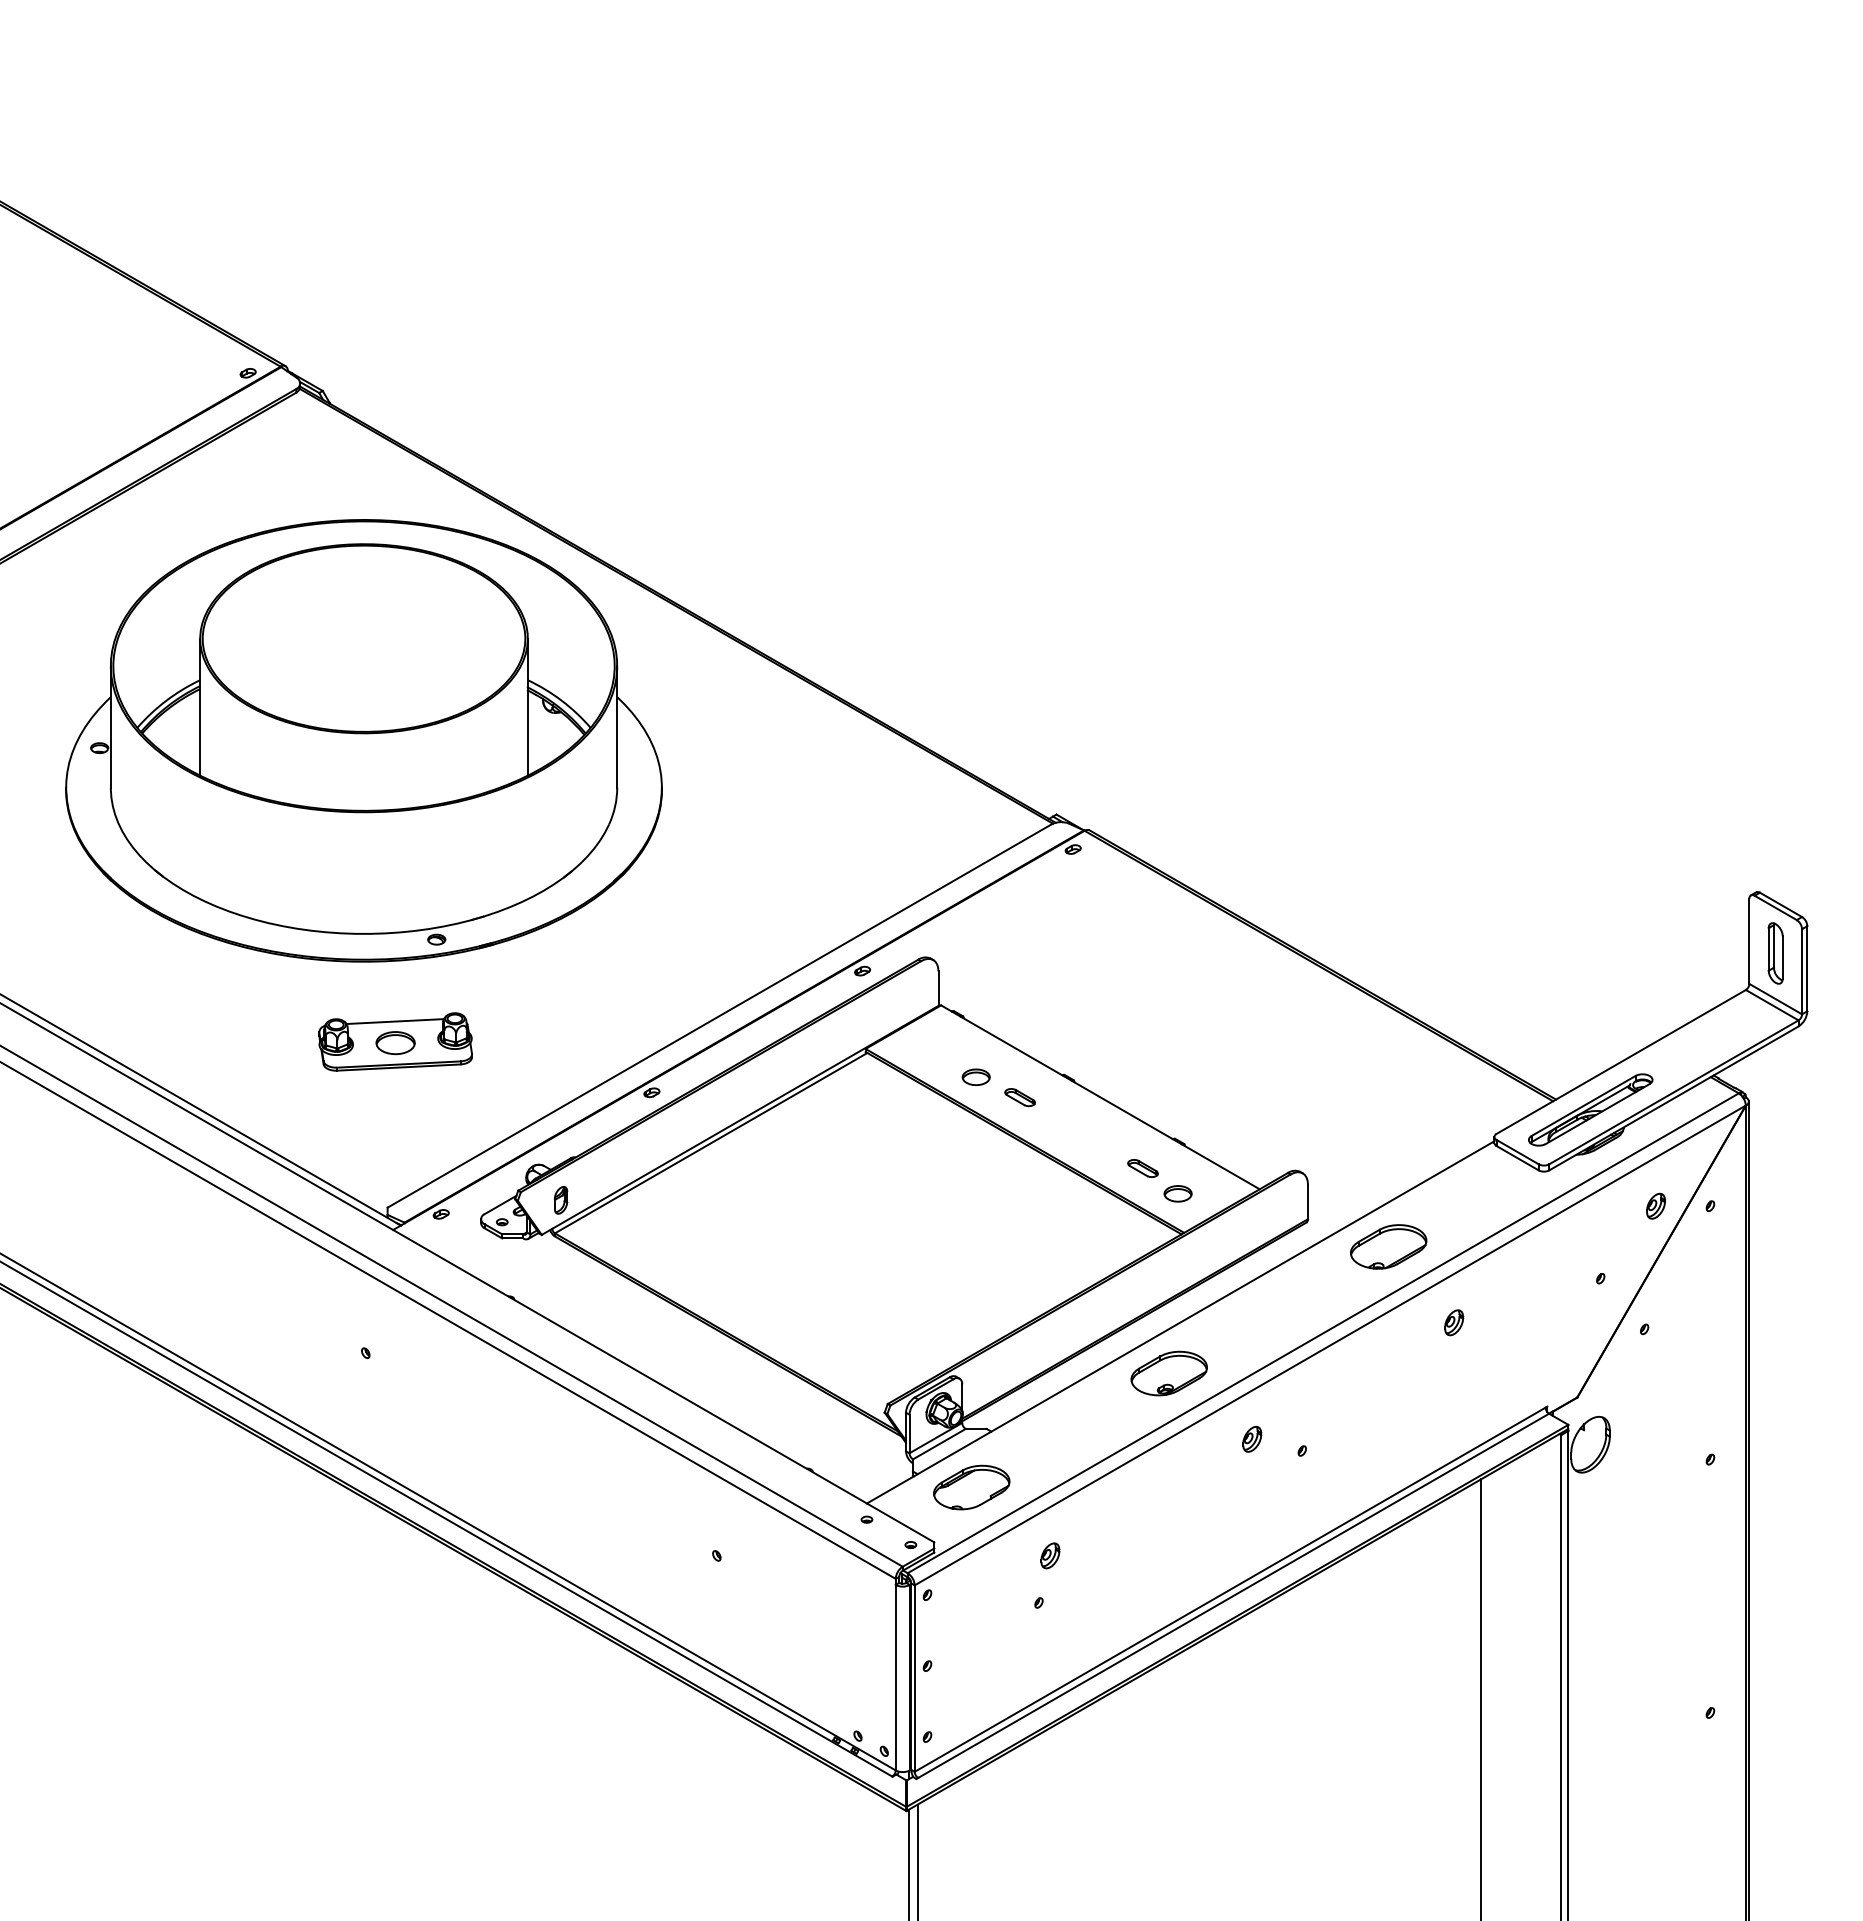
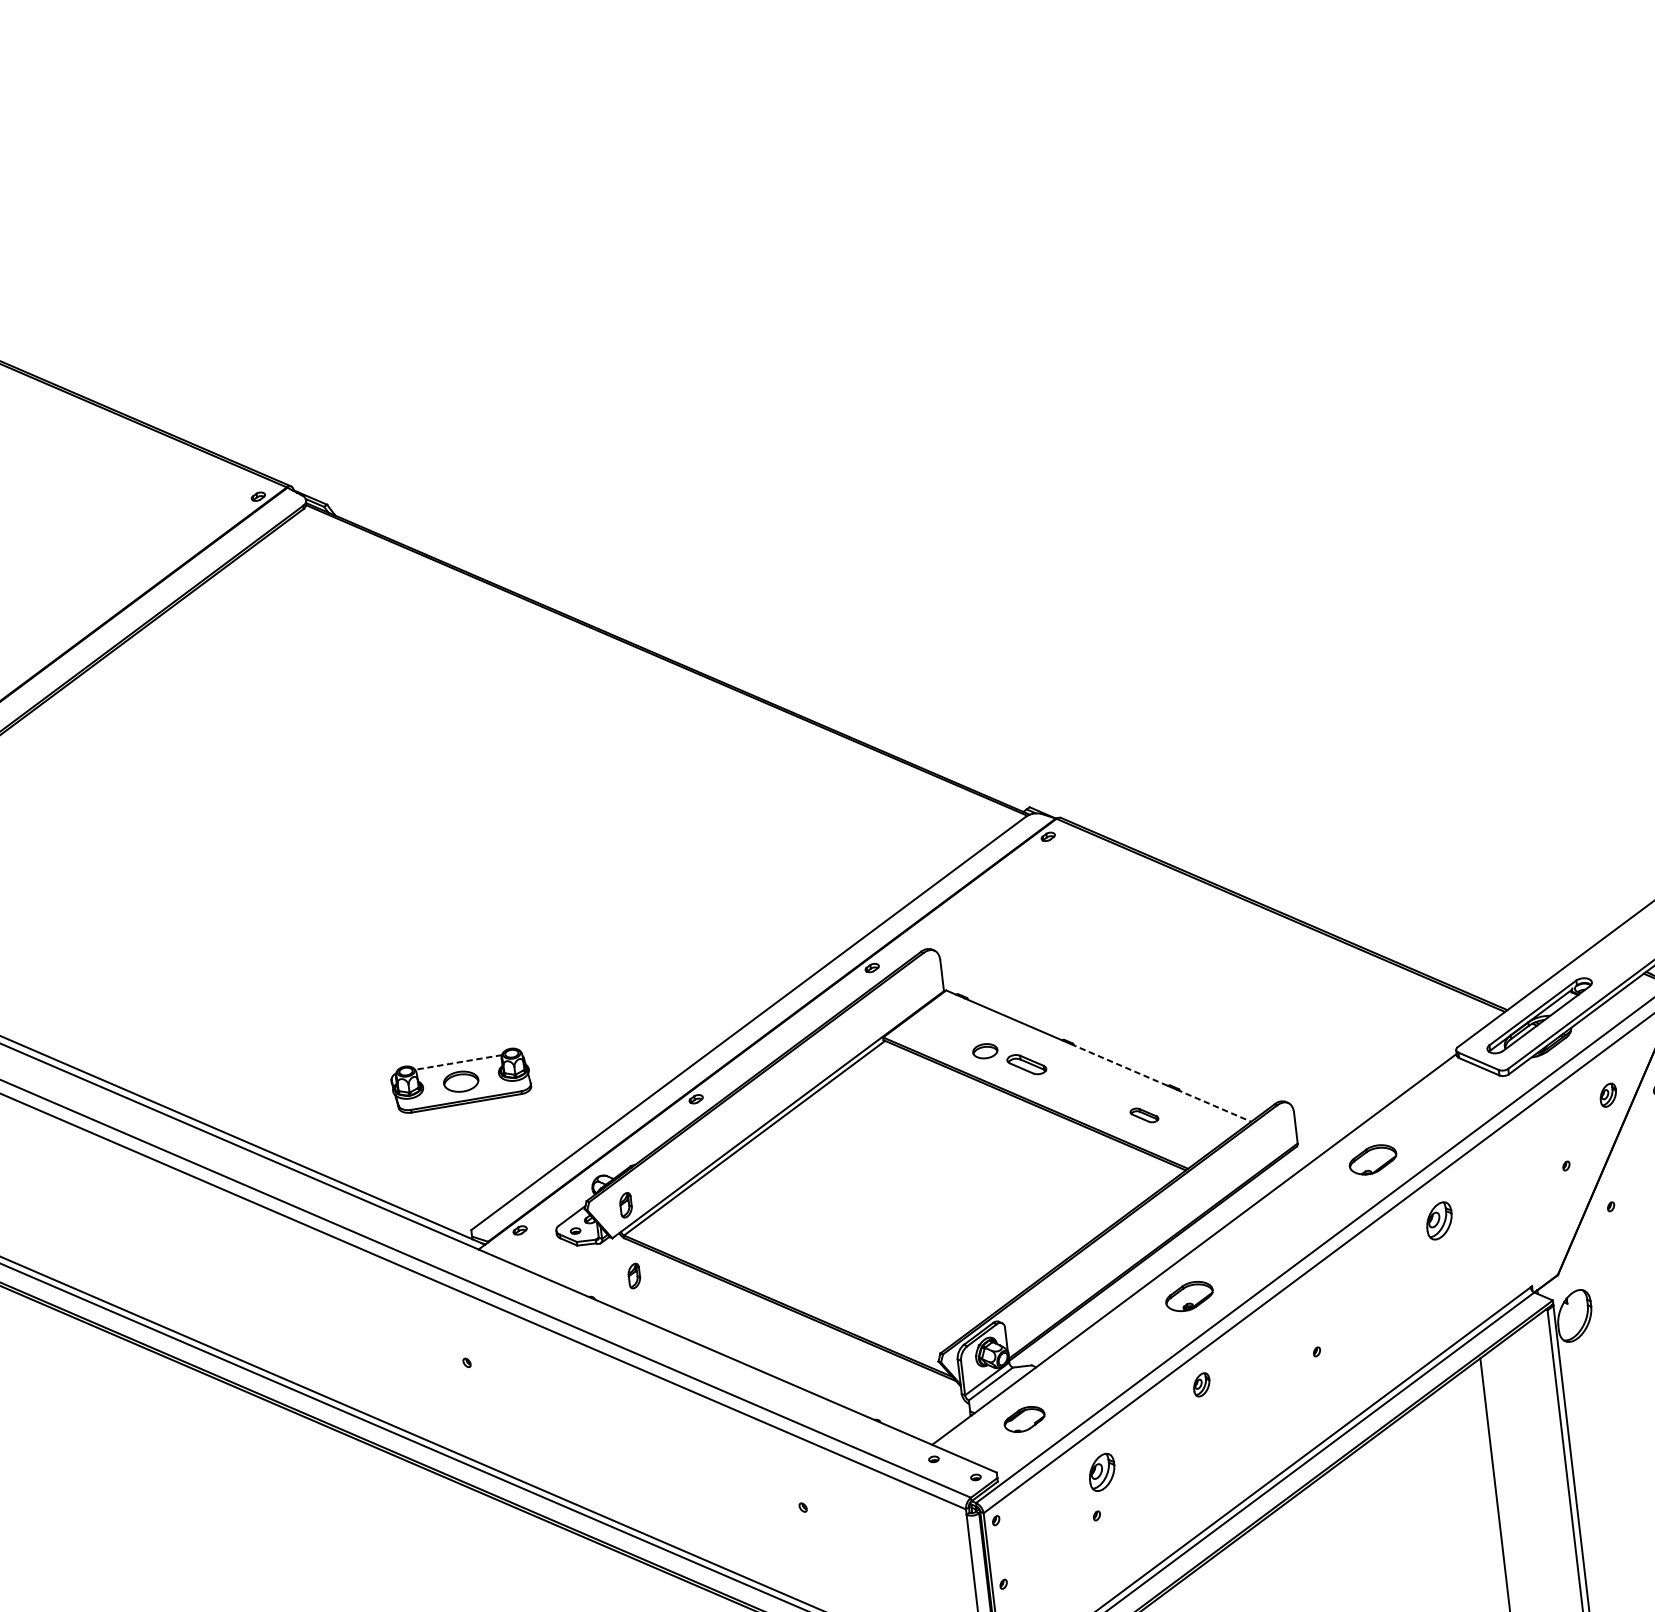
part: (363, 740) -> (400, 813), removed
line: (395, 1021) -> (458, 1062), solid -> dashed
part: (1019, 1097) -> (1026, 1064), size x1.4
line: (1121, 1109) -> (1118, 1064), solid -> dashed
line: (1221, 1166) -> (1214, 1105), solid -> dashed
part: (1177, 1193) -> (1177, 1134), removed
part: (1388, 1246) -> (1372, 1159), size x0.7
part: (560, 1279) -> (633, 1276), added
part: (1454, 1322) -> (1439, 1220), size x1.6
part: (1168, 1373) -> (1188, 1296), size x0.7
part: (1252, 1439) -> (1201, 1384), moved
part: (971, 1487) -> (1024, 1419), size x0.6
part: (1050, 1555) -> (1102, 1472), size x1.6

